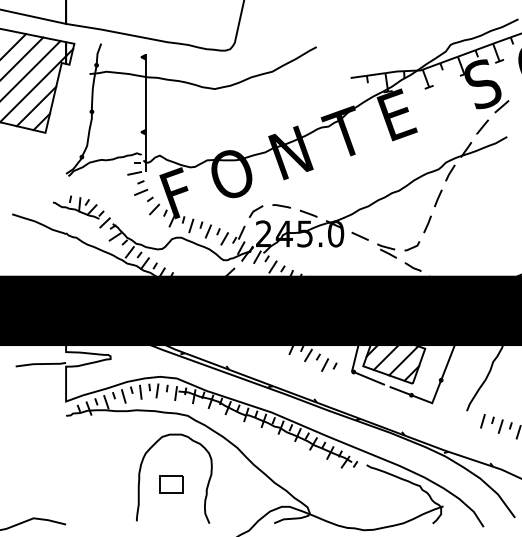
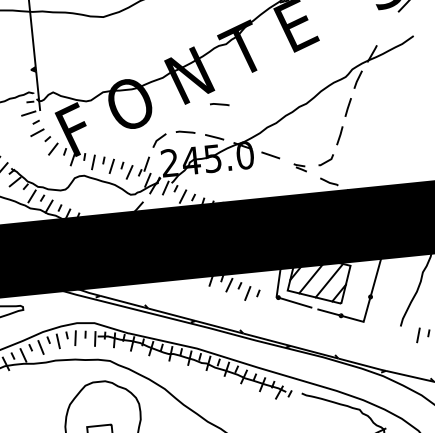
line: (482, 126) -> (386, 27), removed
line: (316, 183) -> (219, 104), added
part: (386, 250) -> (299, 167), size x0.6

